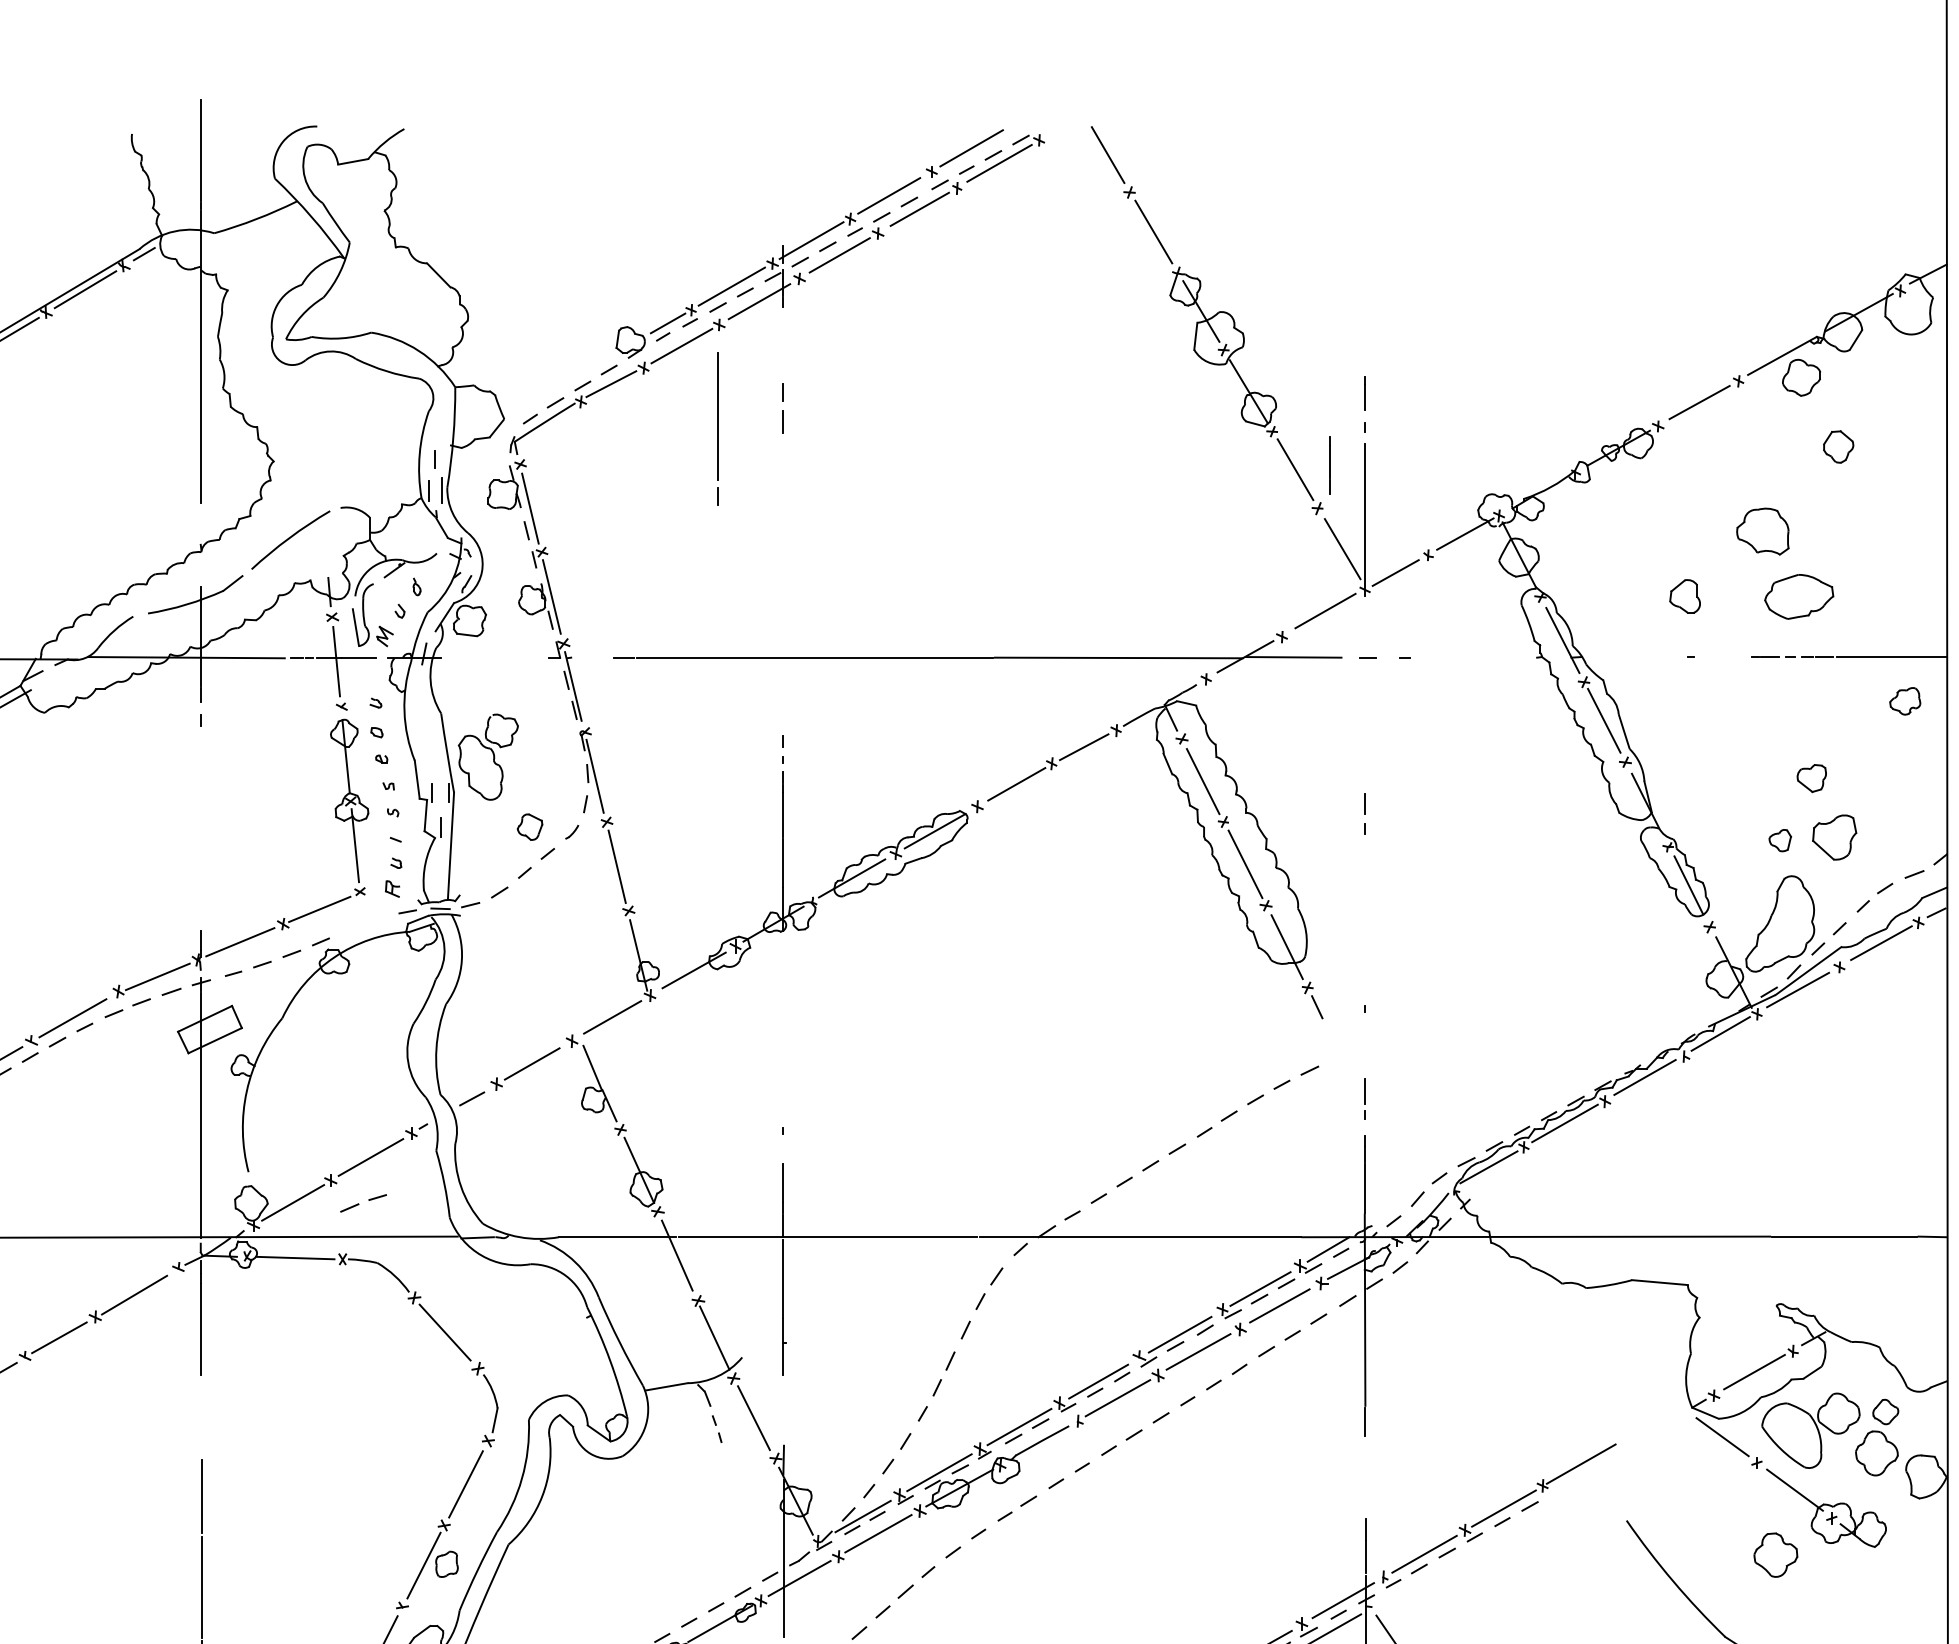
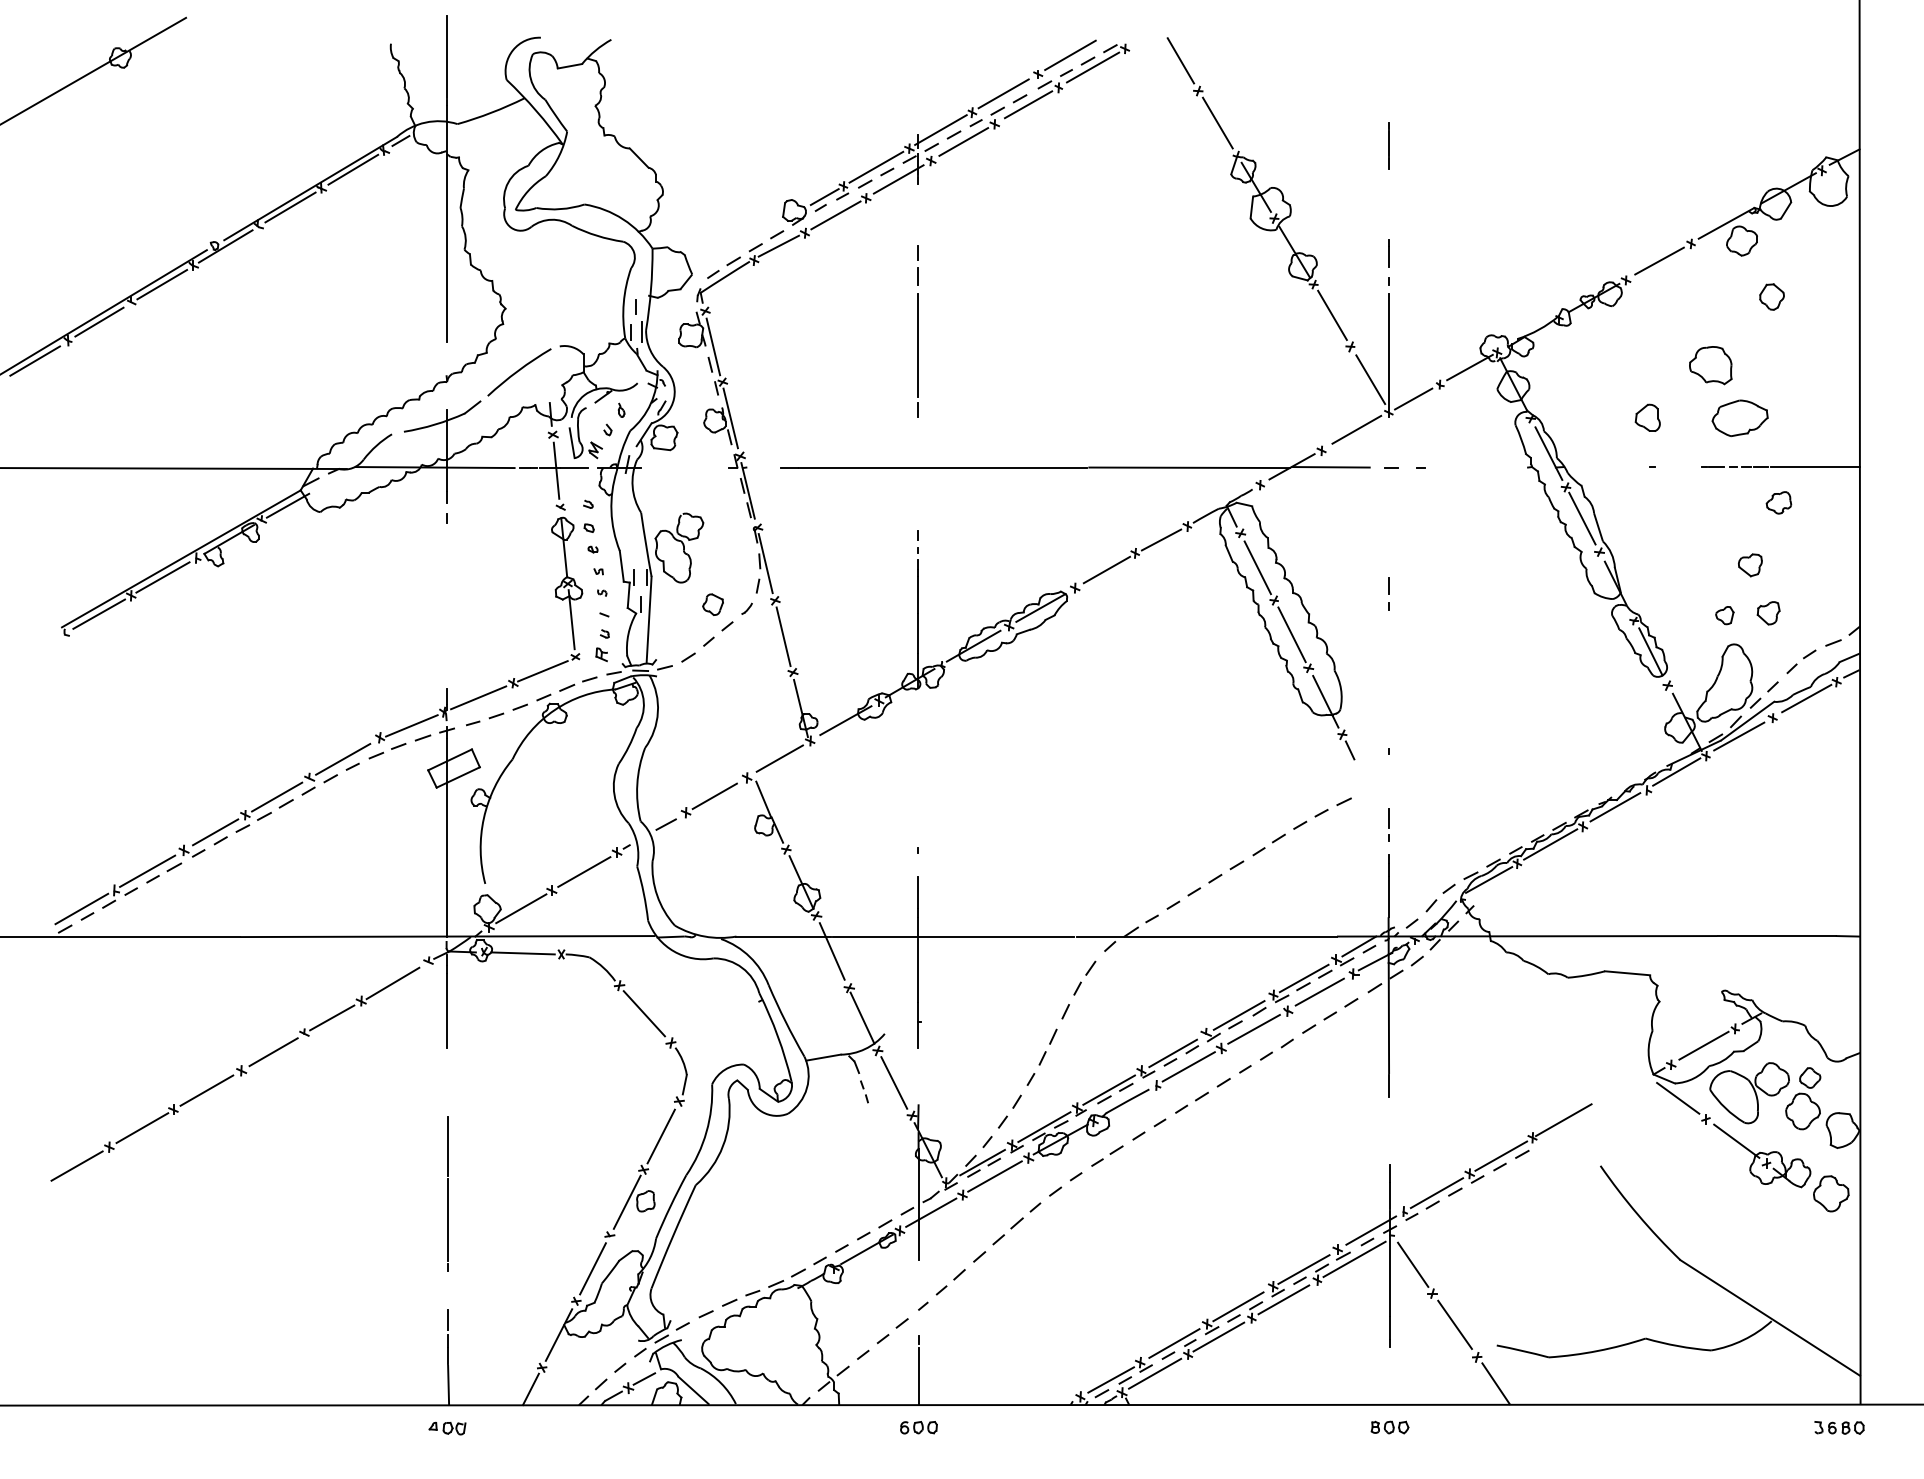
line: (717, 429) -> (917, 355), moved
line: (1328, 464) -> (1388, 145), moved
part: (1904, 700) -> (1778, 502), moved
part: (1834, 838) -> (1768, 613), size x0.62
part: (363, 1202) -> (578, 683), moved
part: (1776, 1554) -> (1831, 1193), moved

